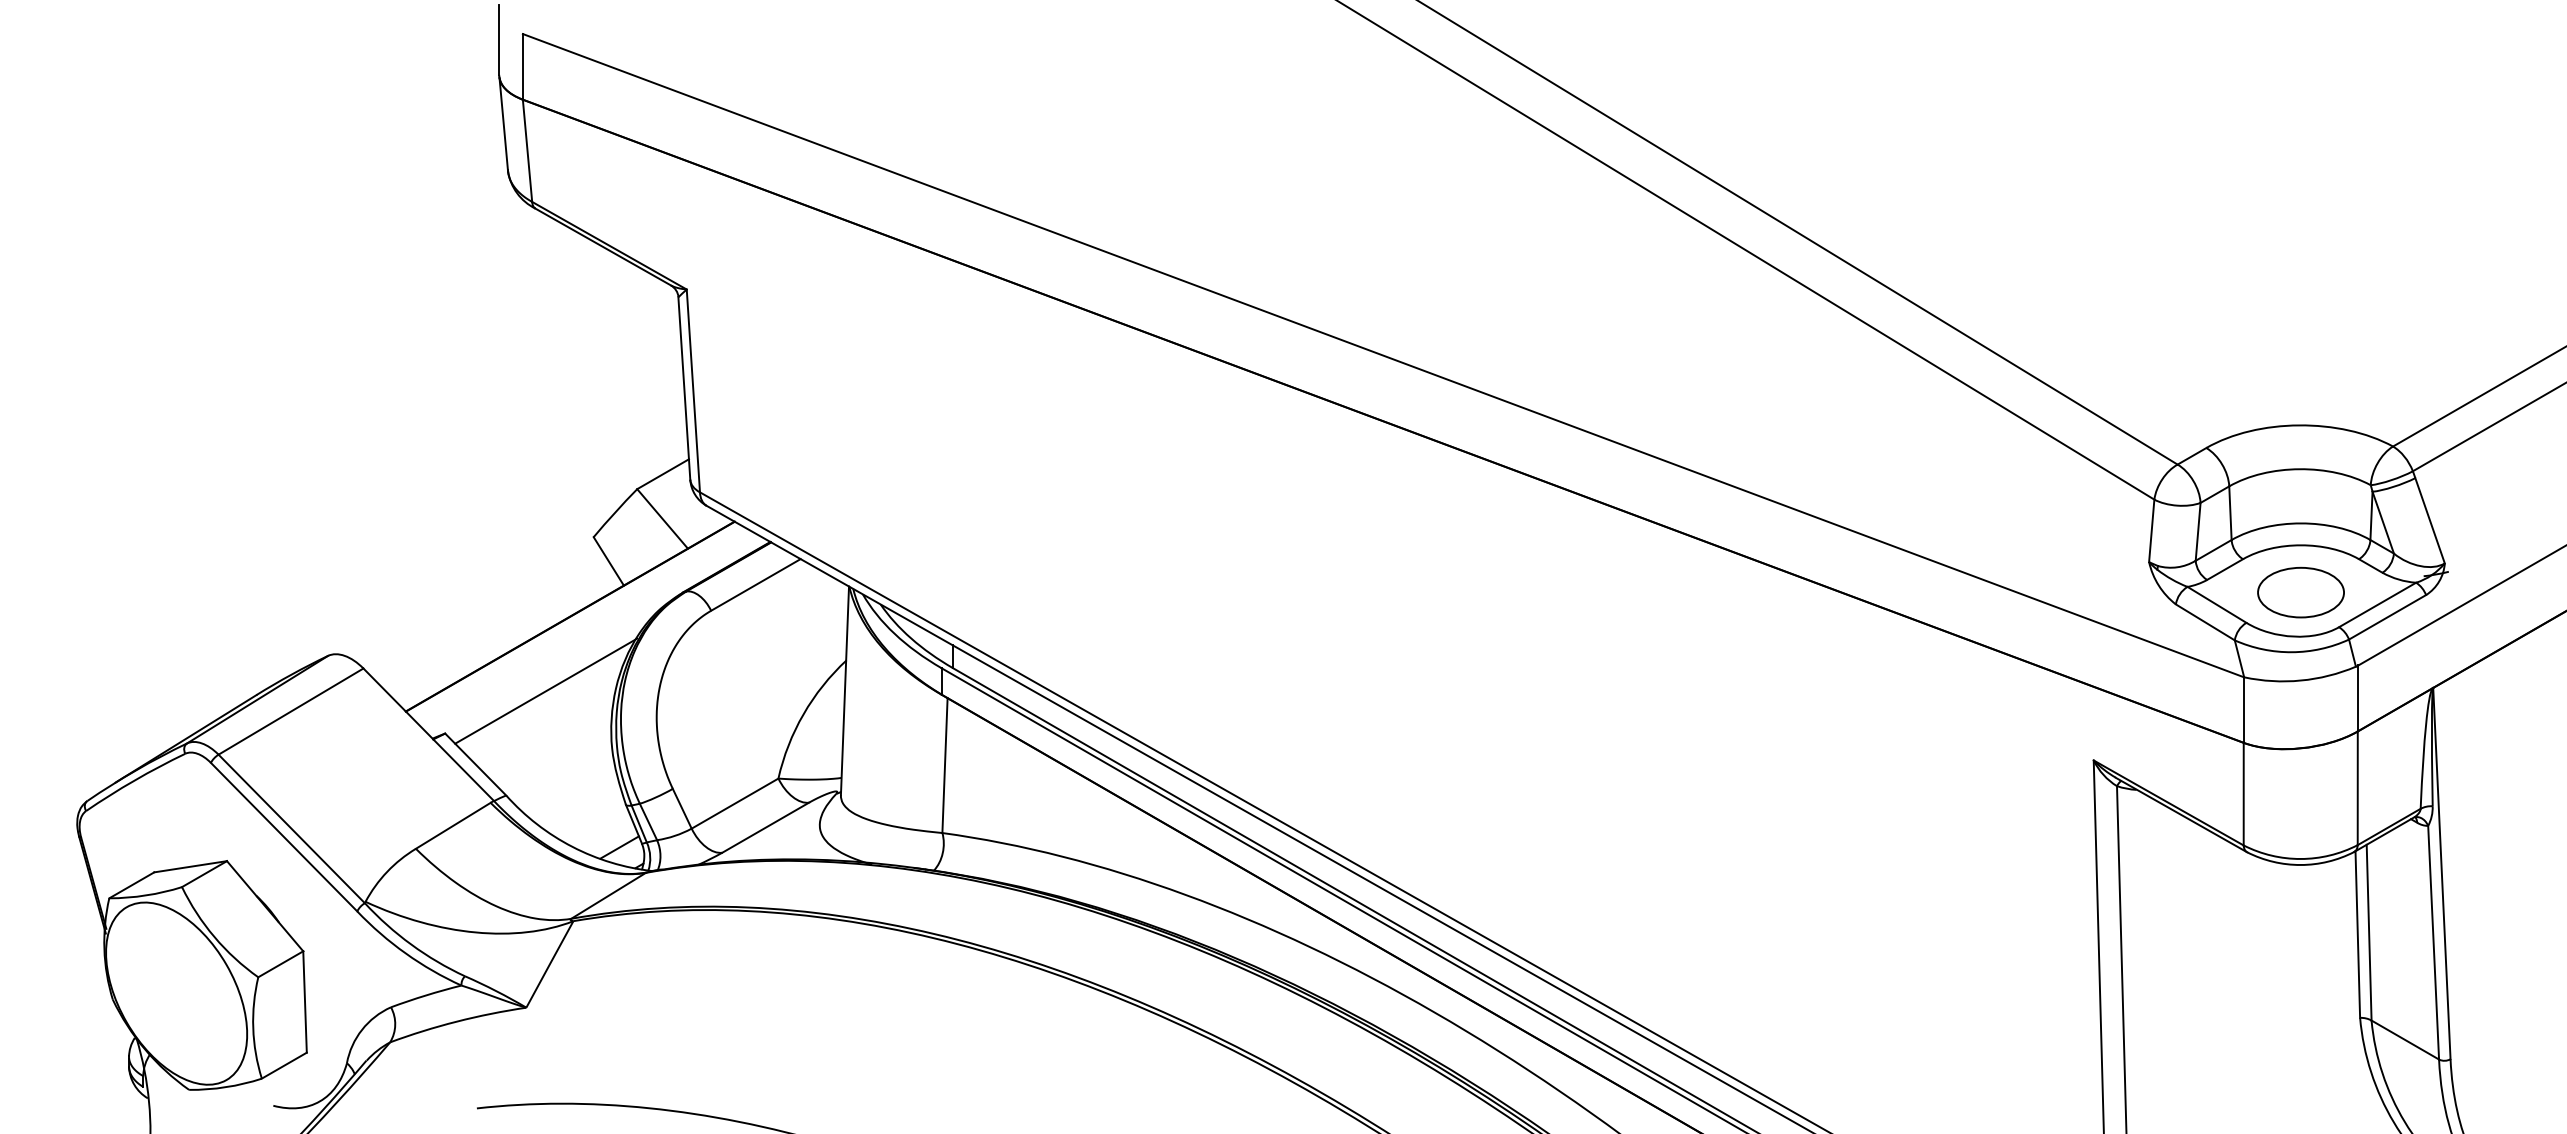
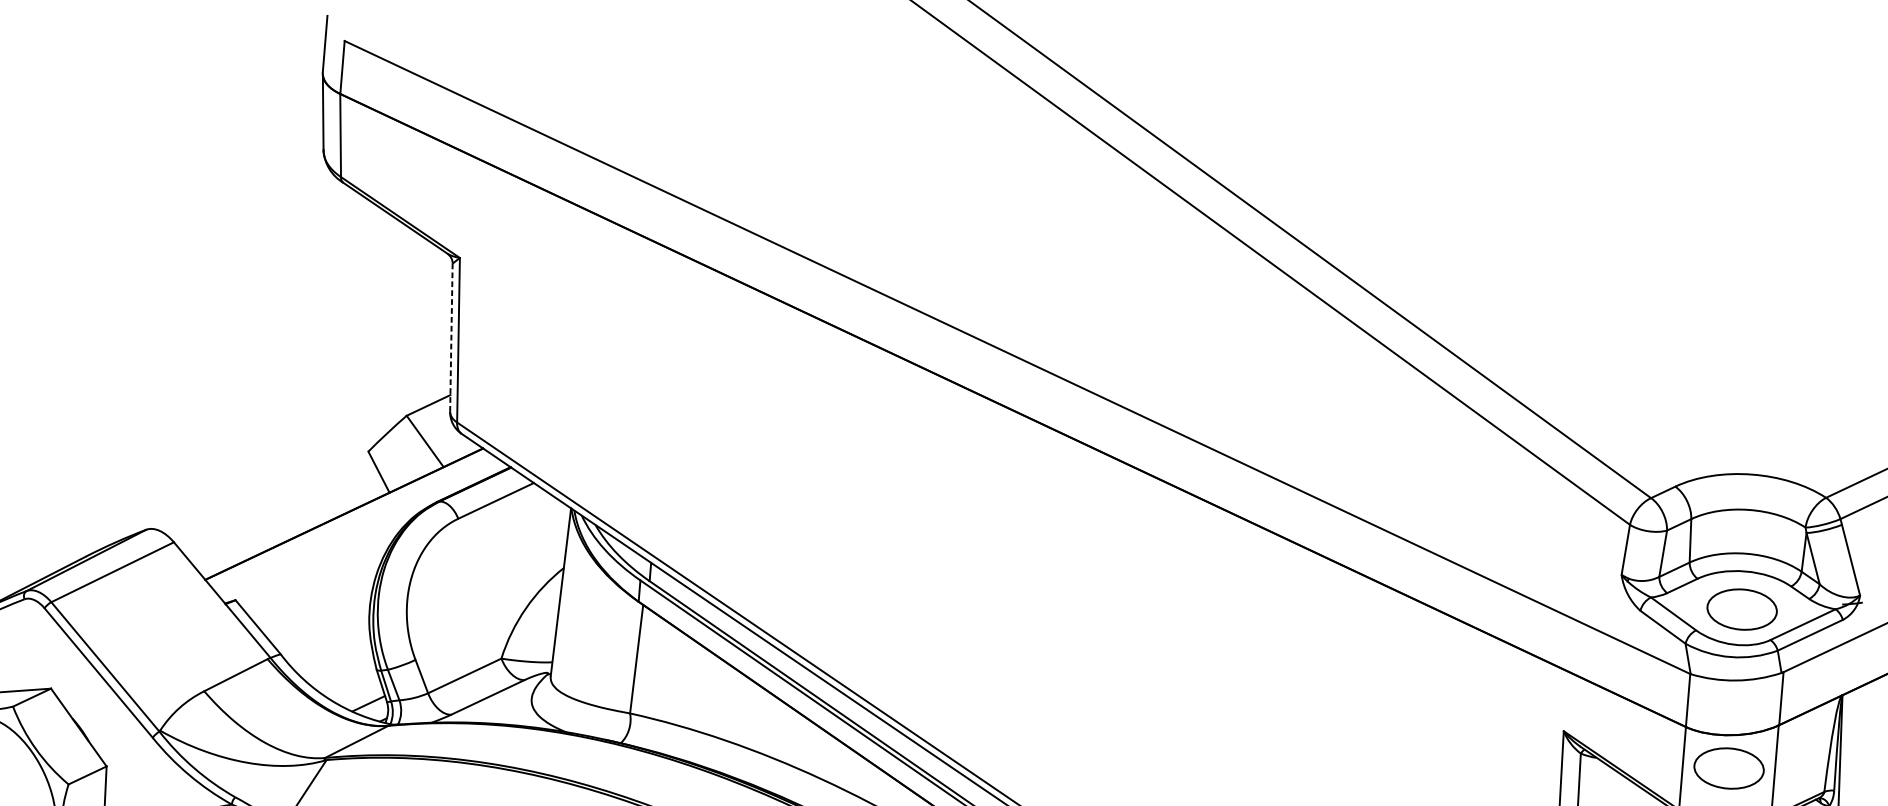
line: (684, 388) -> (451, 337), solid -> dashed
line: (546, 690) -> (320, 572), removed
part: (2300, 789) -> (1728, 768), added

